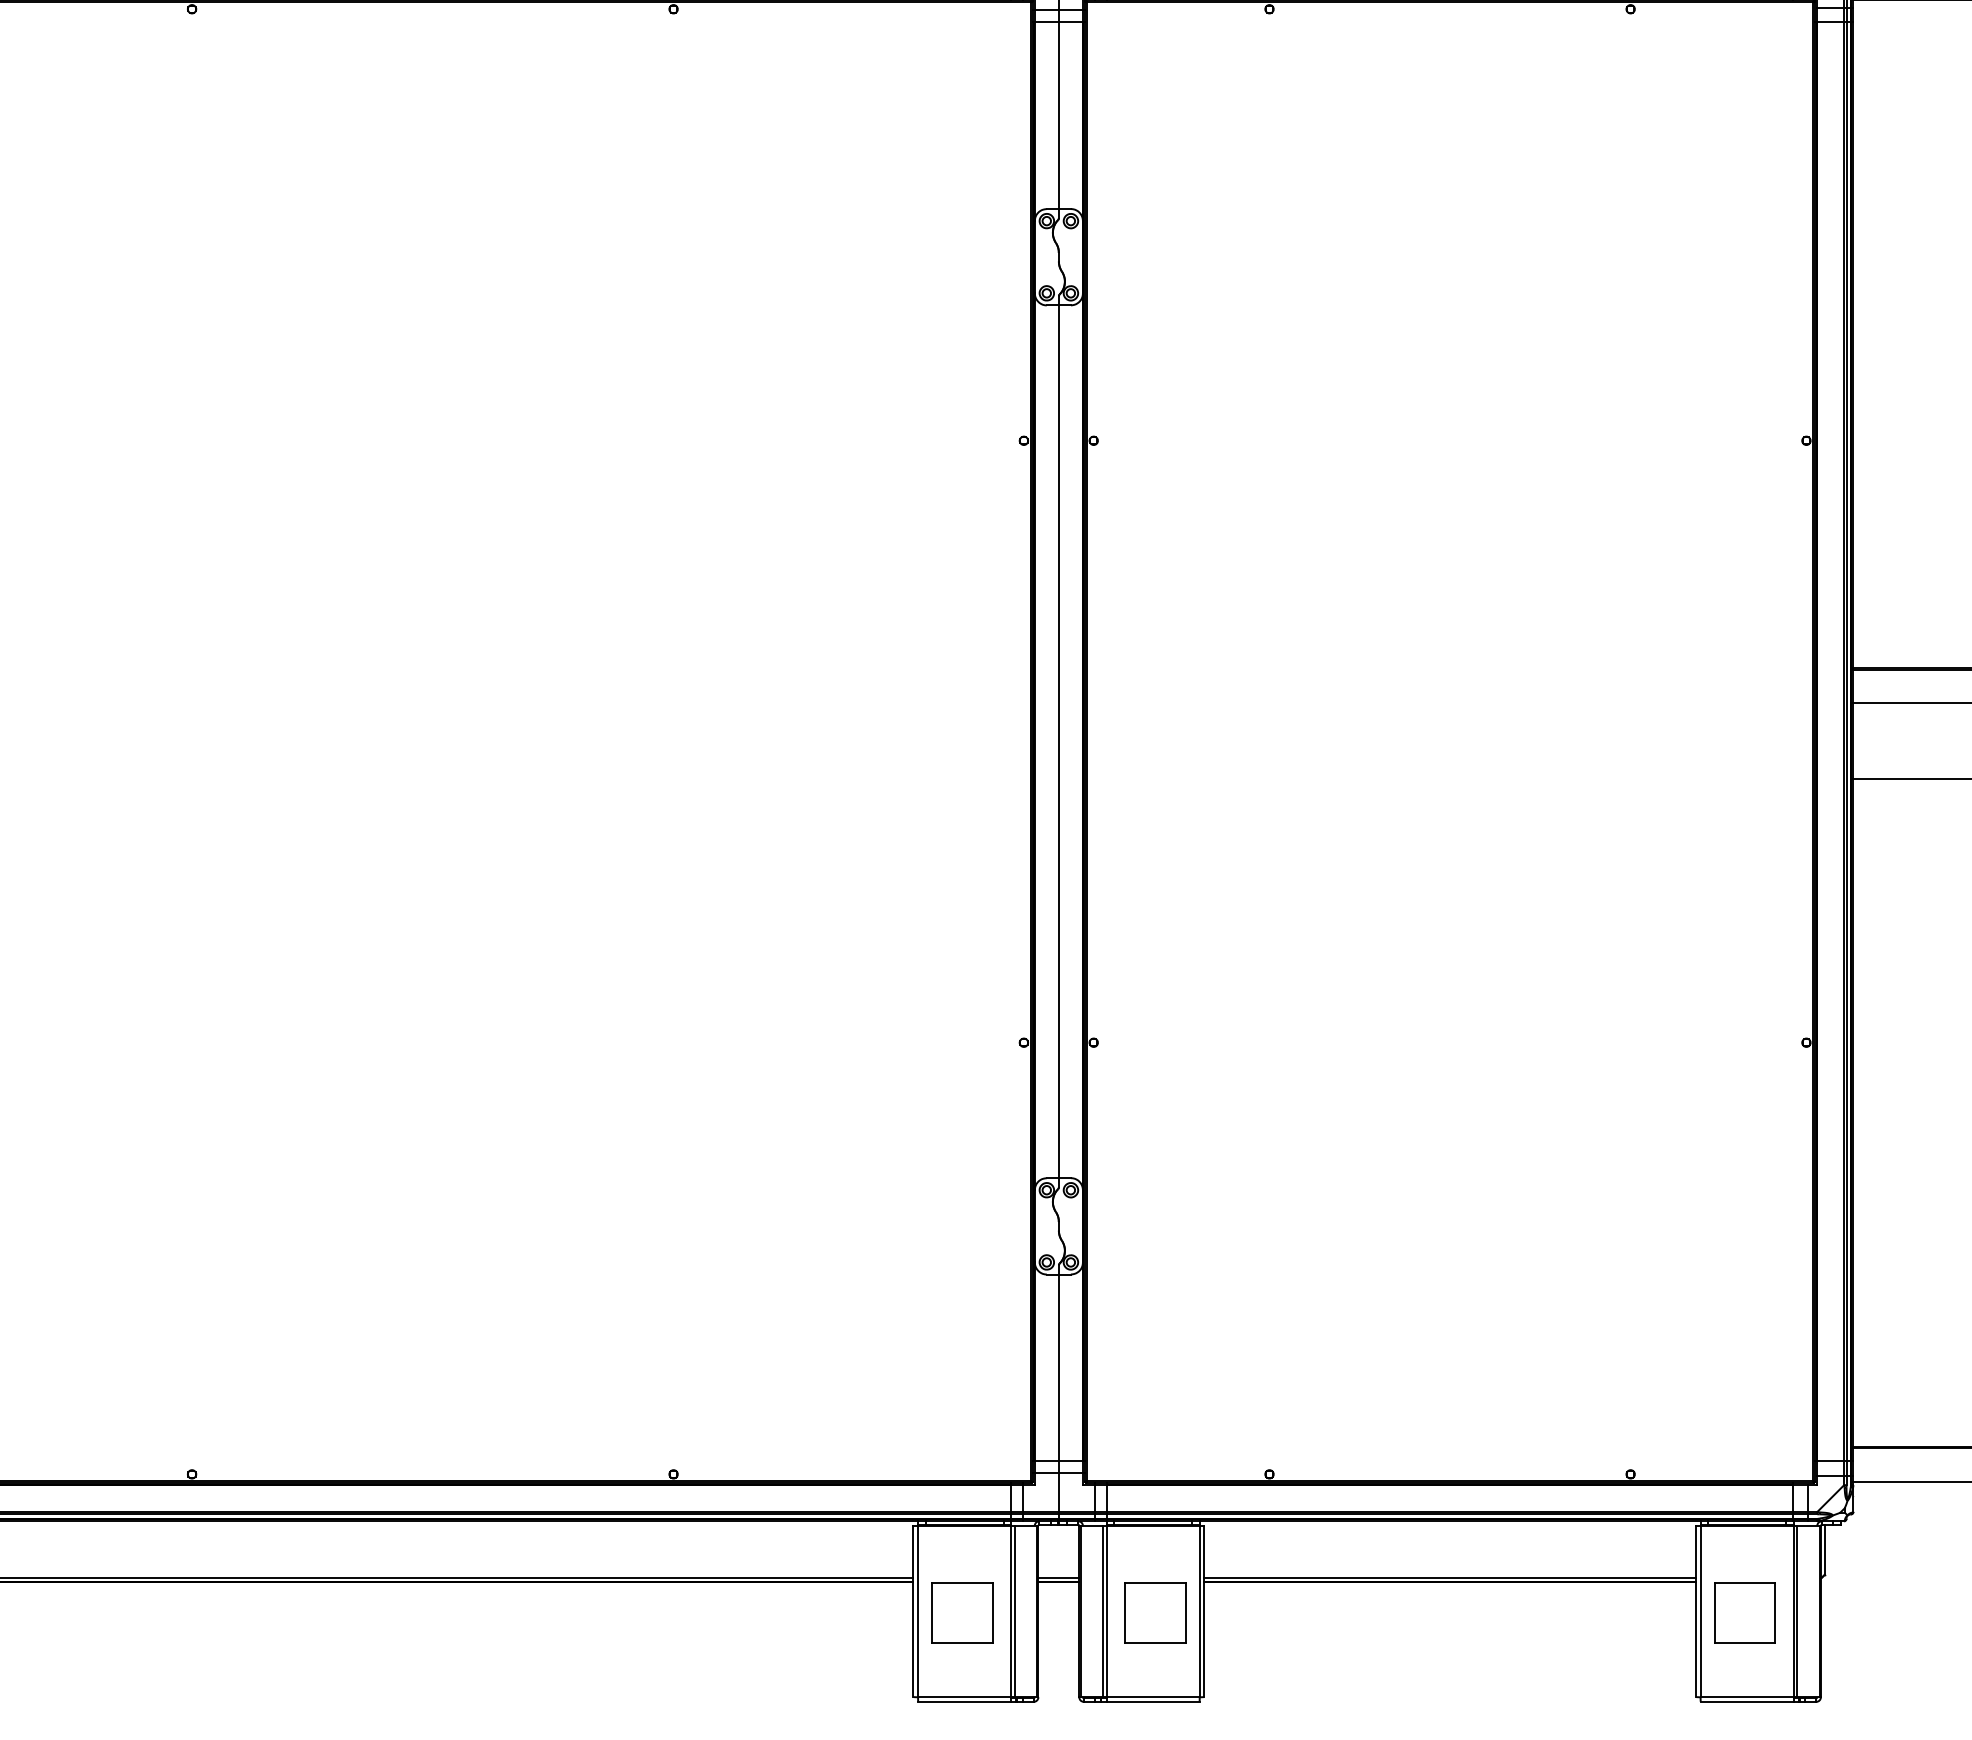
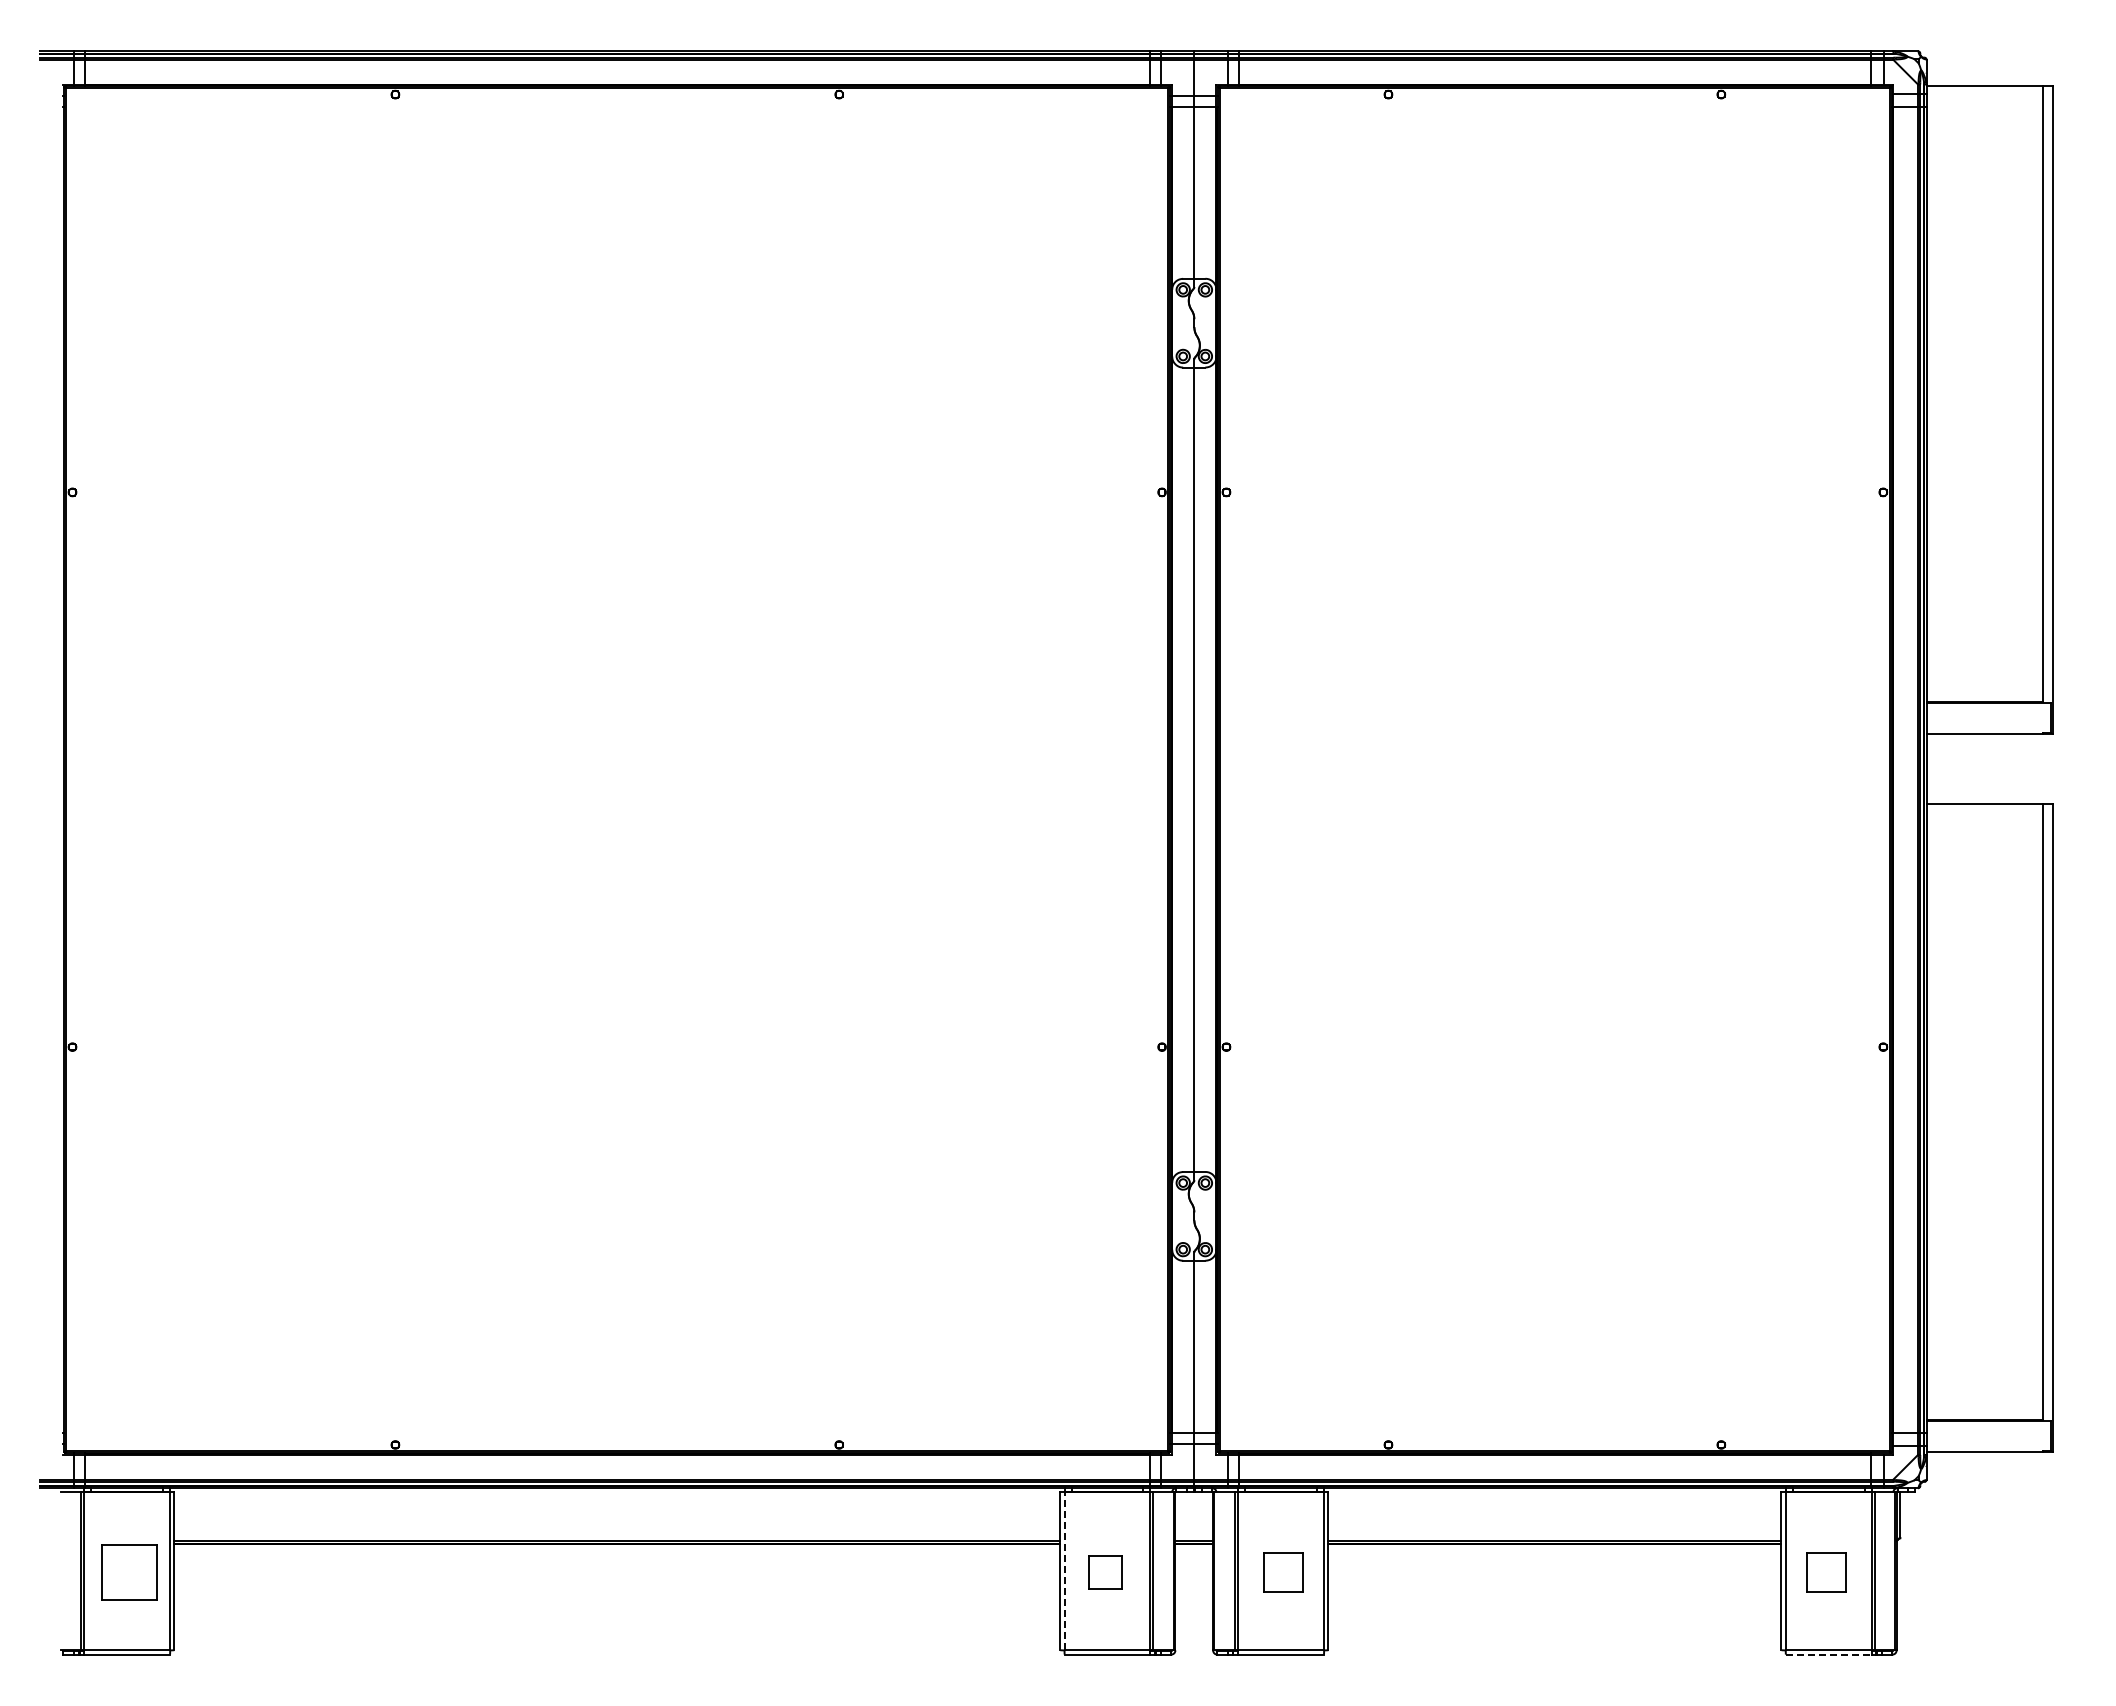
line: (918, 1610) -> (1064, 1570), solid -> dashed
part: (962, 1612) -> (1105, 1572), size x0.6
part: (1155, 1612) -> (1283, 1572), size x0.7
part: (1744, 1612) -> (1826, 1572), size x0.7
line: (1746, 1701) -> (1828, 1654), solid -> dashed

